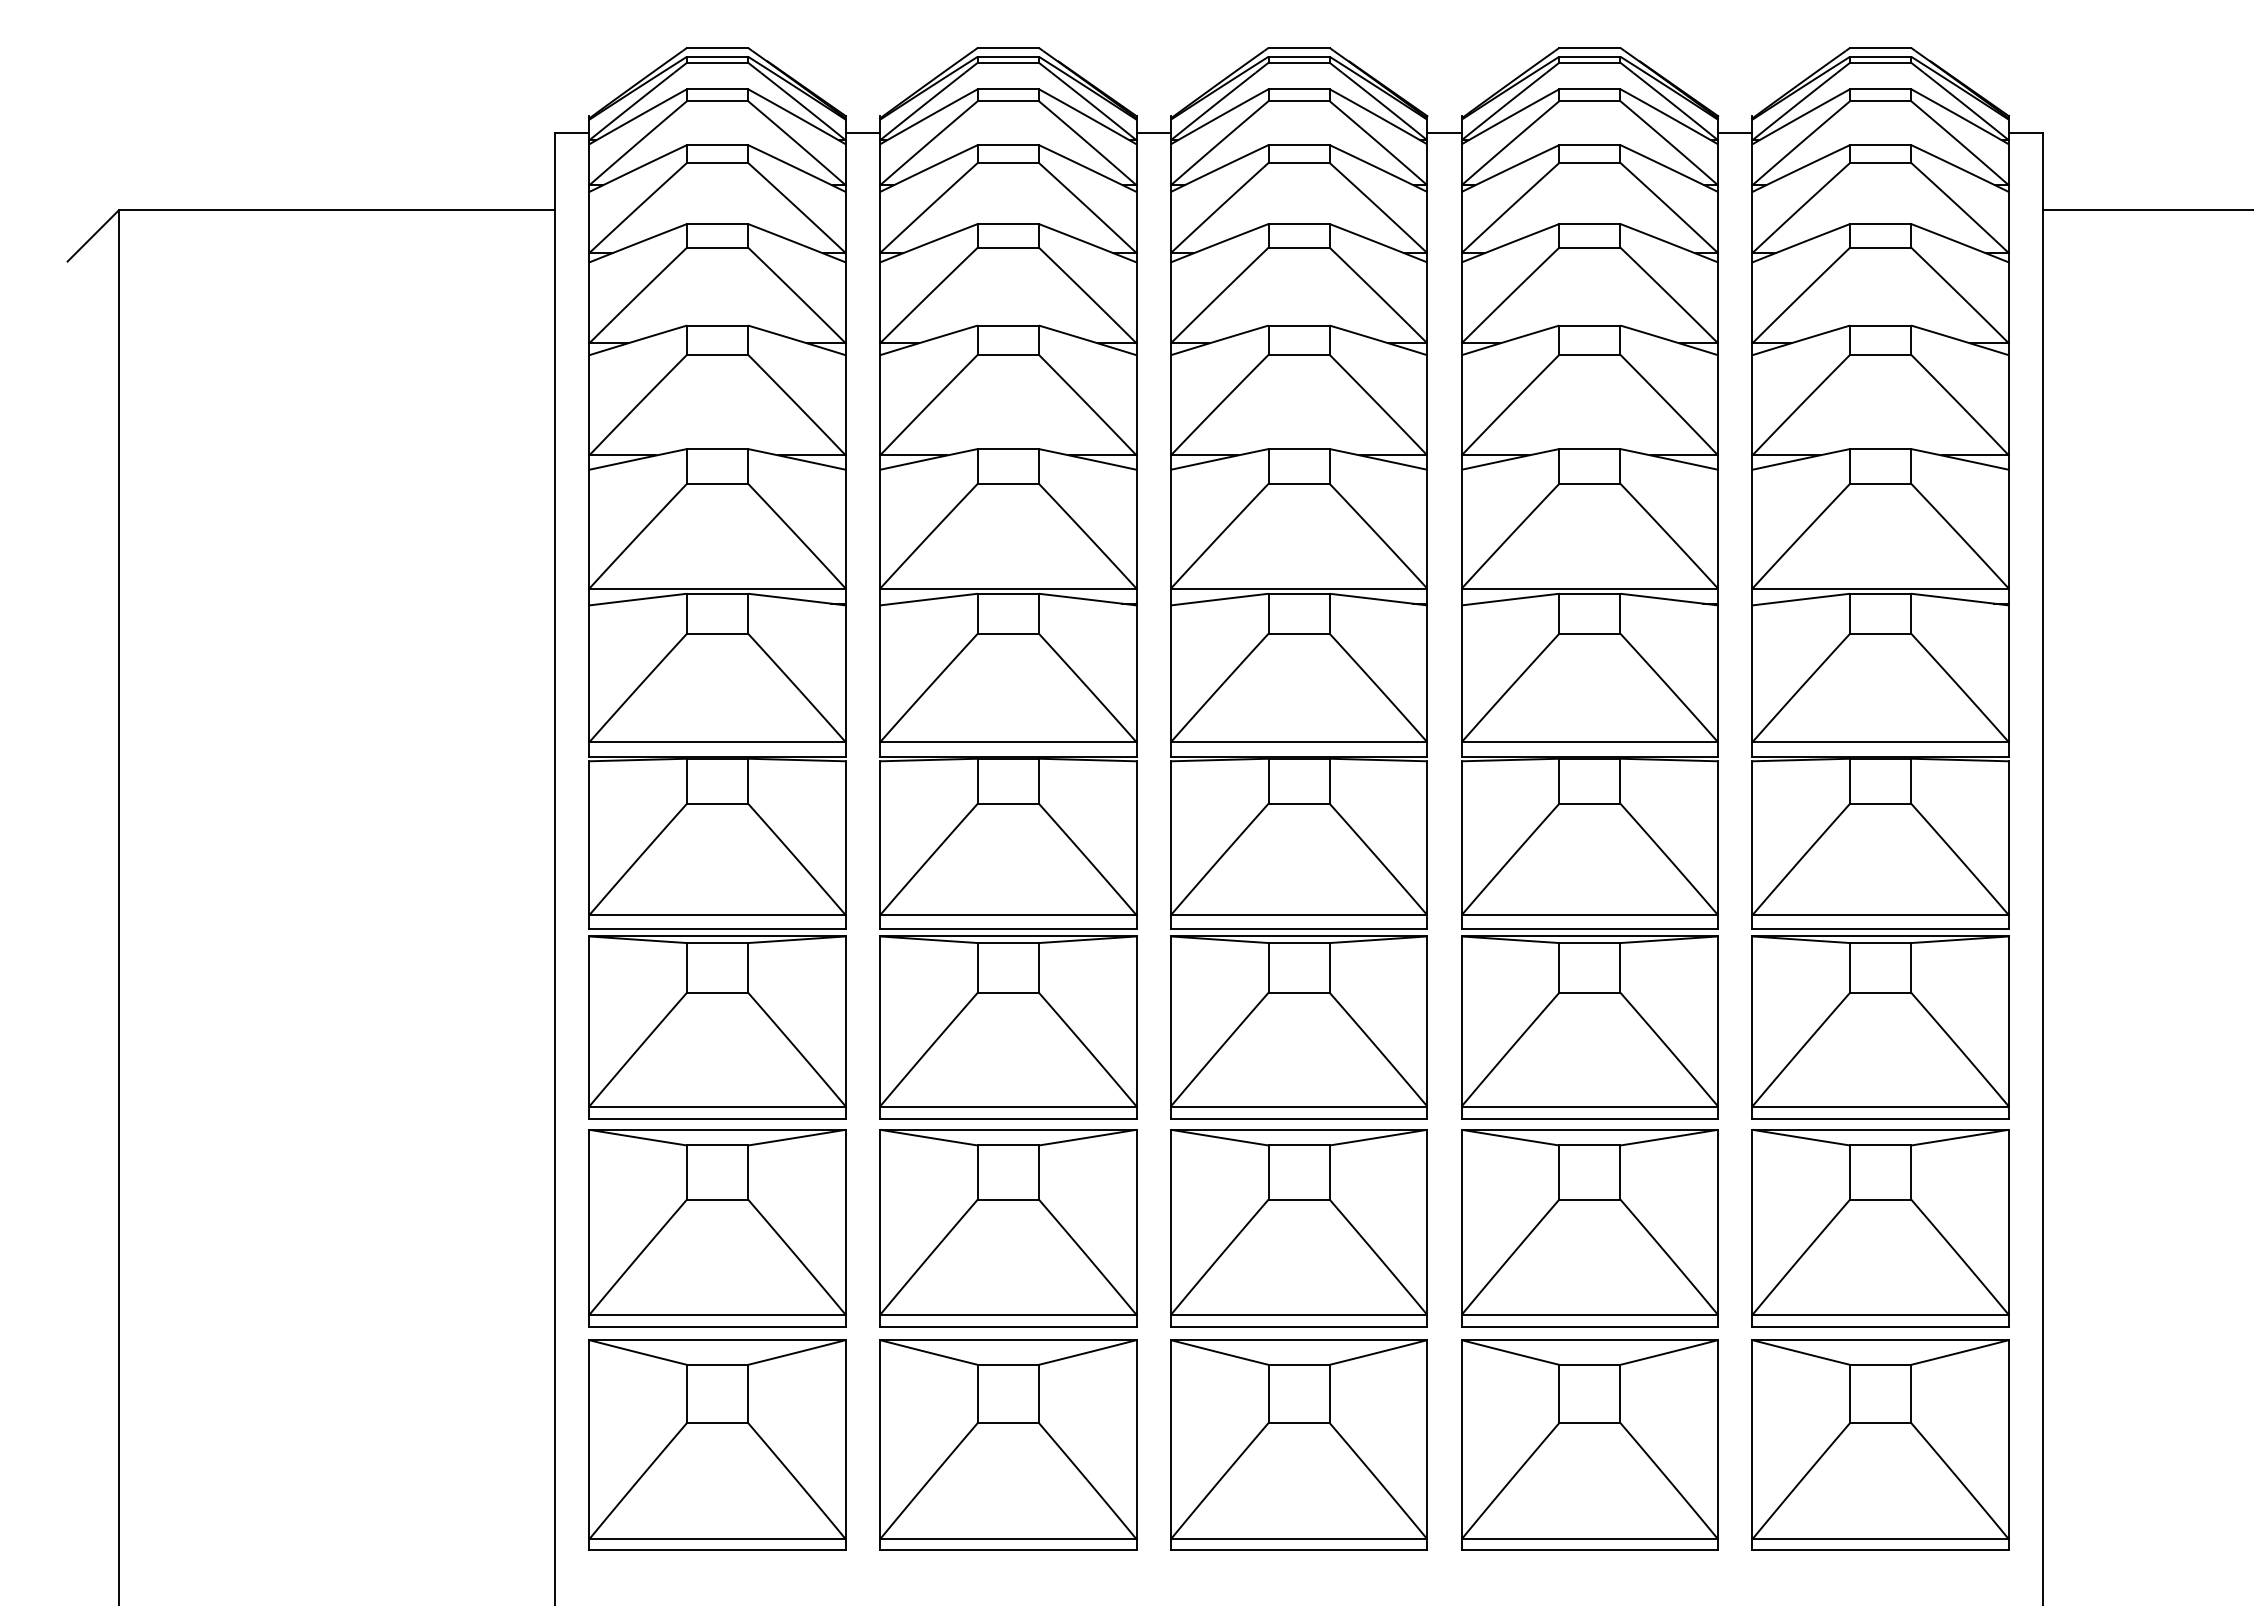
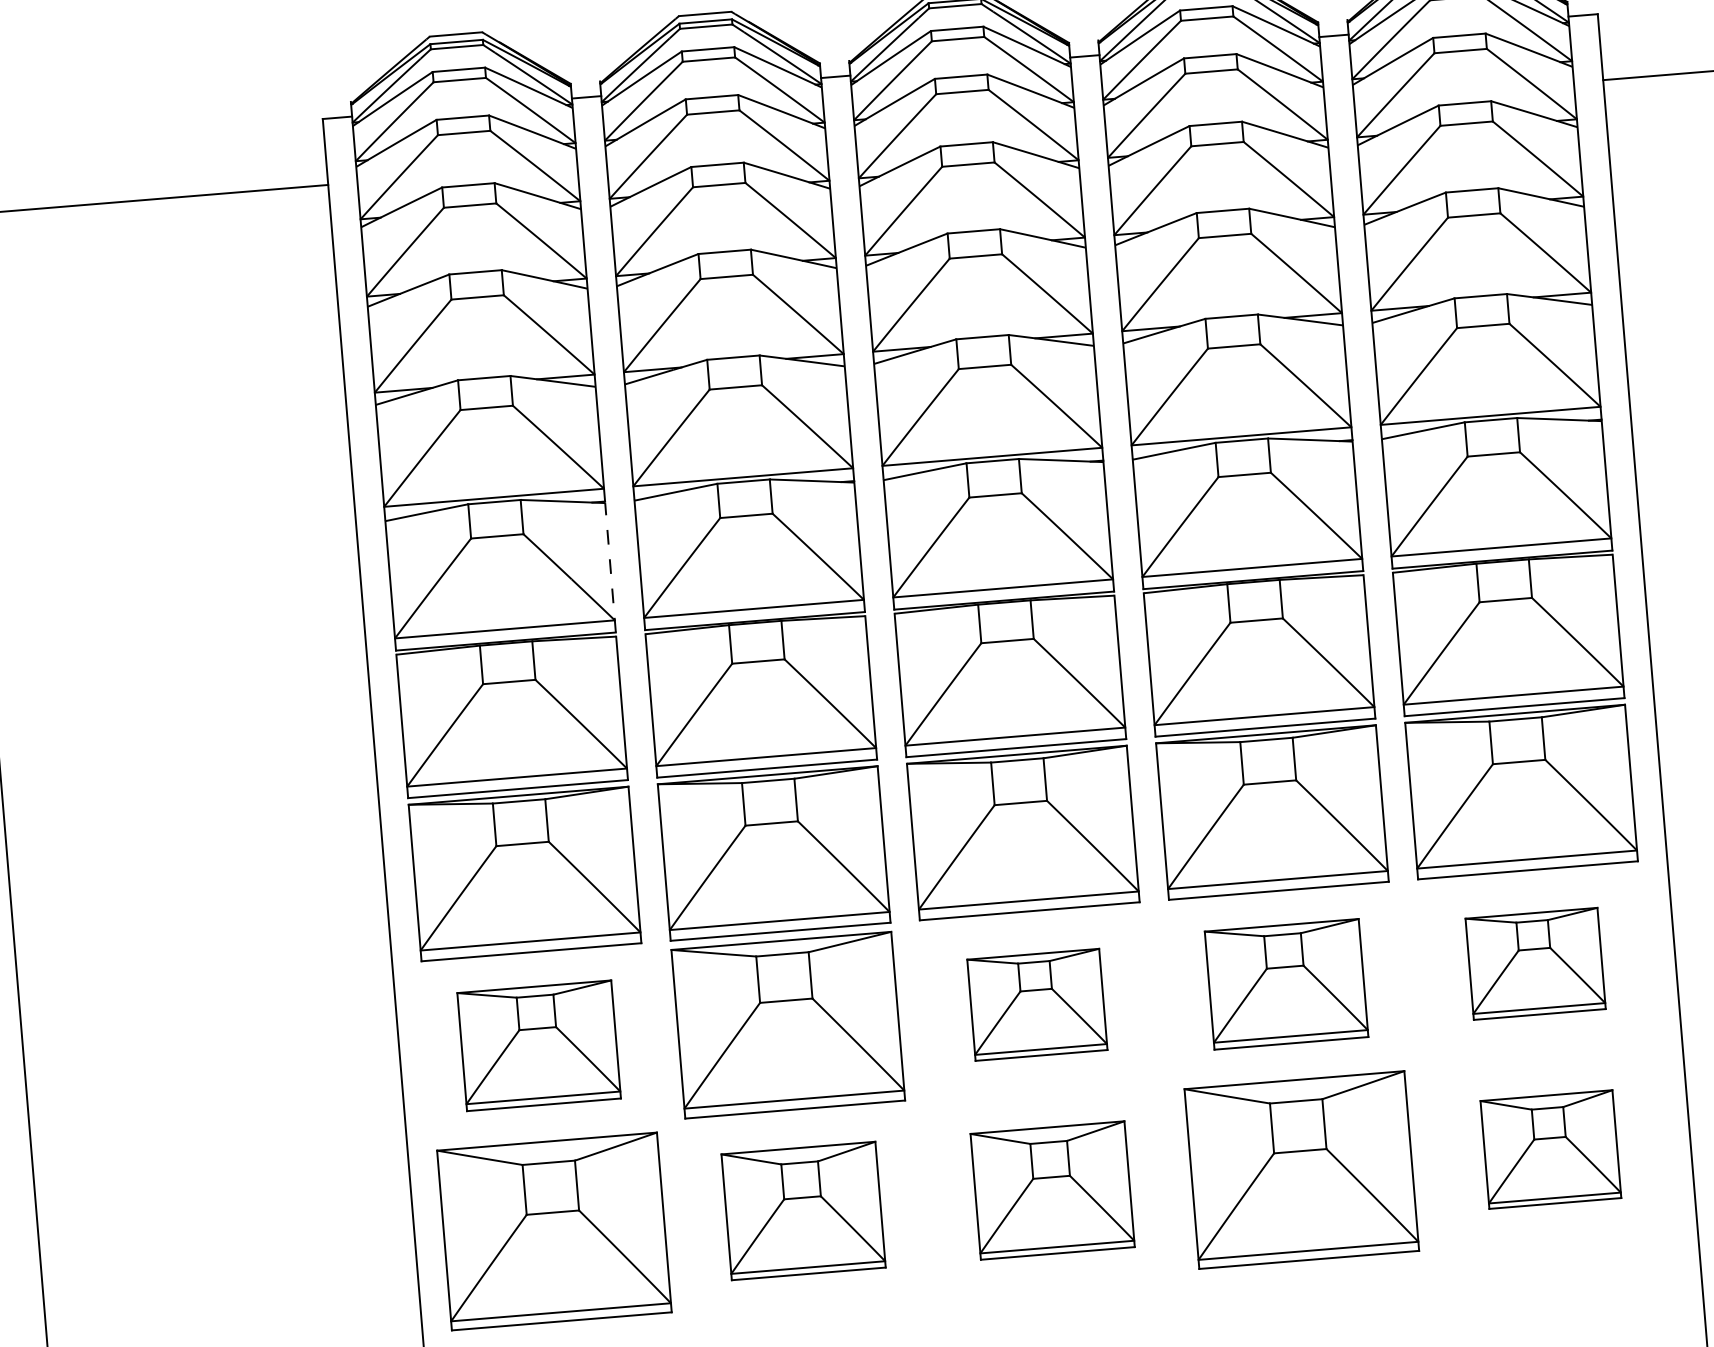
line: (845, 680) -> (610, 567), solid -> dashed
part: (717, 1228) -> (539, 1045), size x0.7
part: (1298, 1228) -> (1036, 1005), size x0.6
part: (1589, 1228) -> (1286, 984), size x0.7
part: (1880, 1228) -> (1535, 964), size x0.6
part: (1008, 1444) -> (803, 1210), size x0.7
part: (1298, 1444) -> (1052, 1190), size x0.7
part: (1880, 1444) -> (1550, 1149), size x0.6

